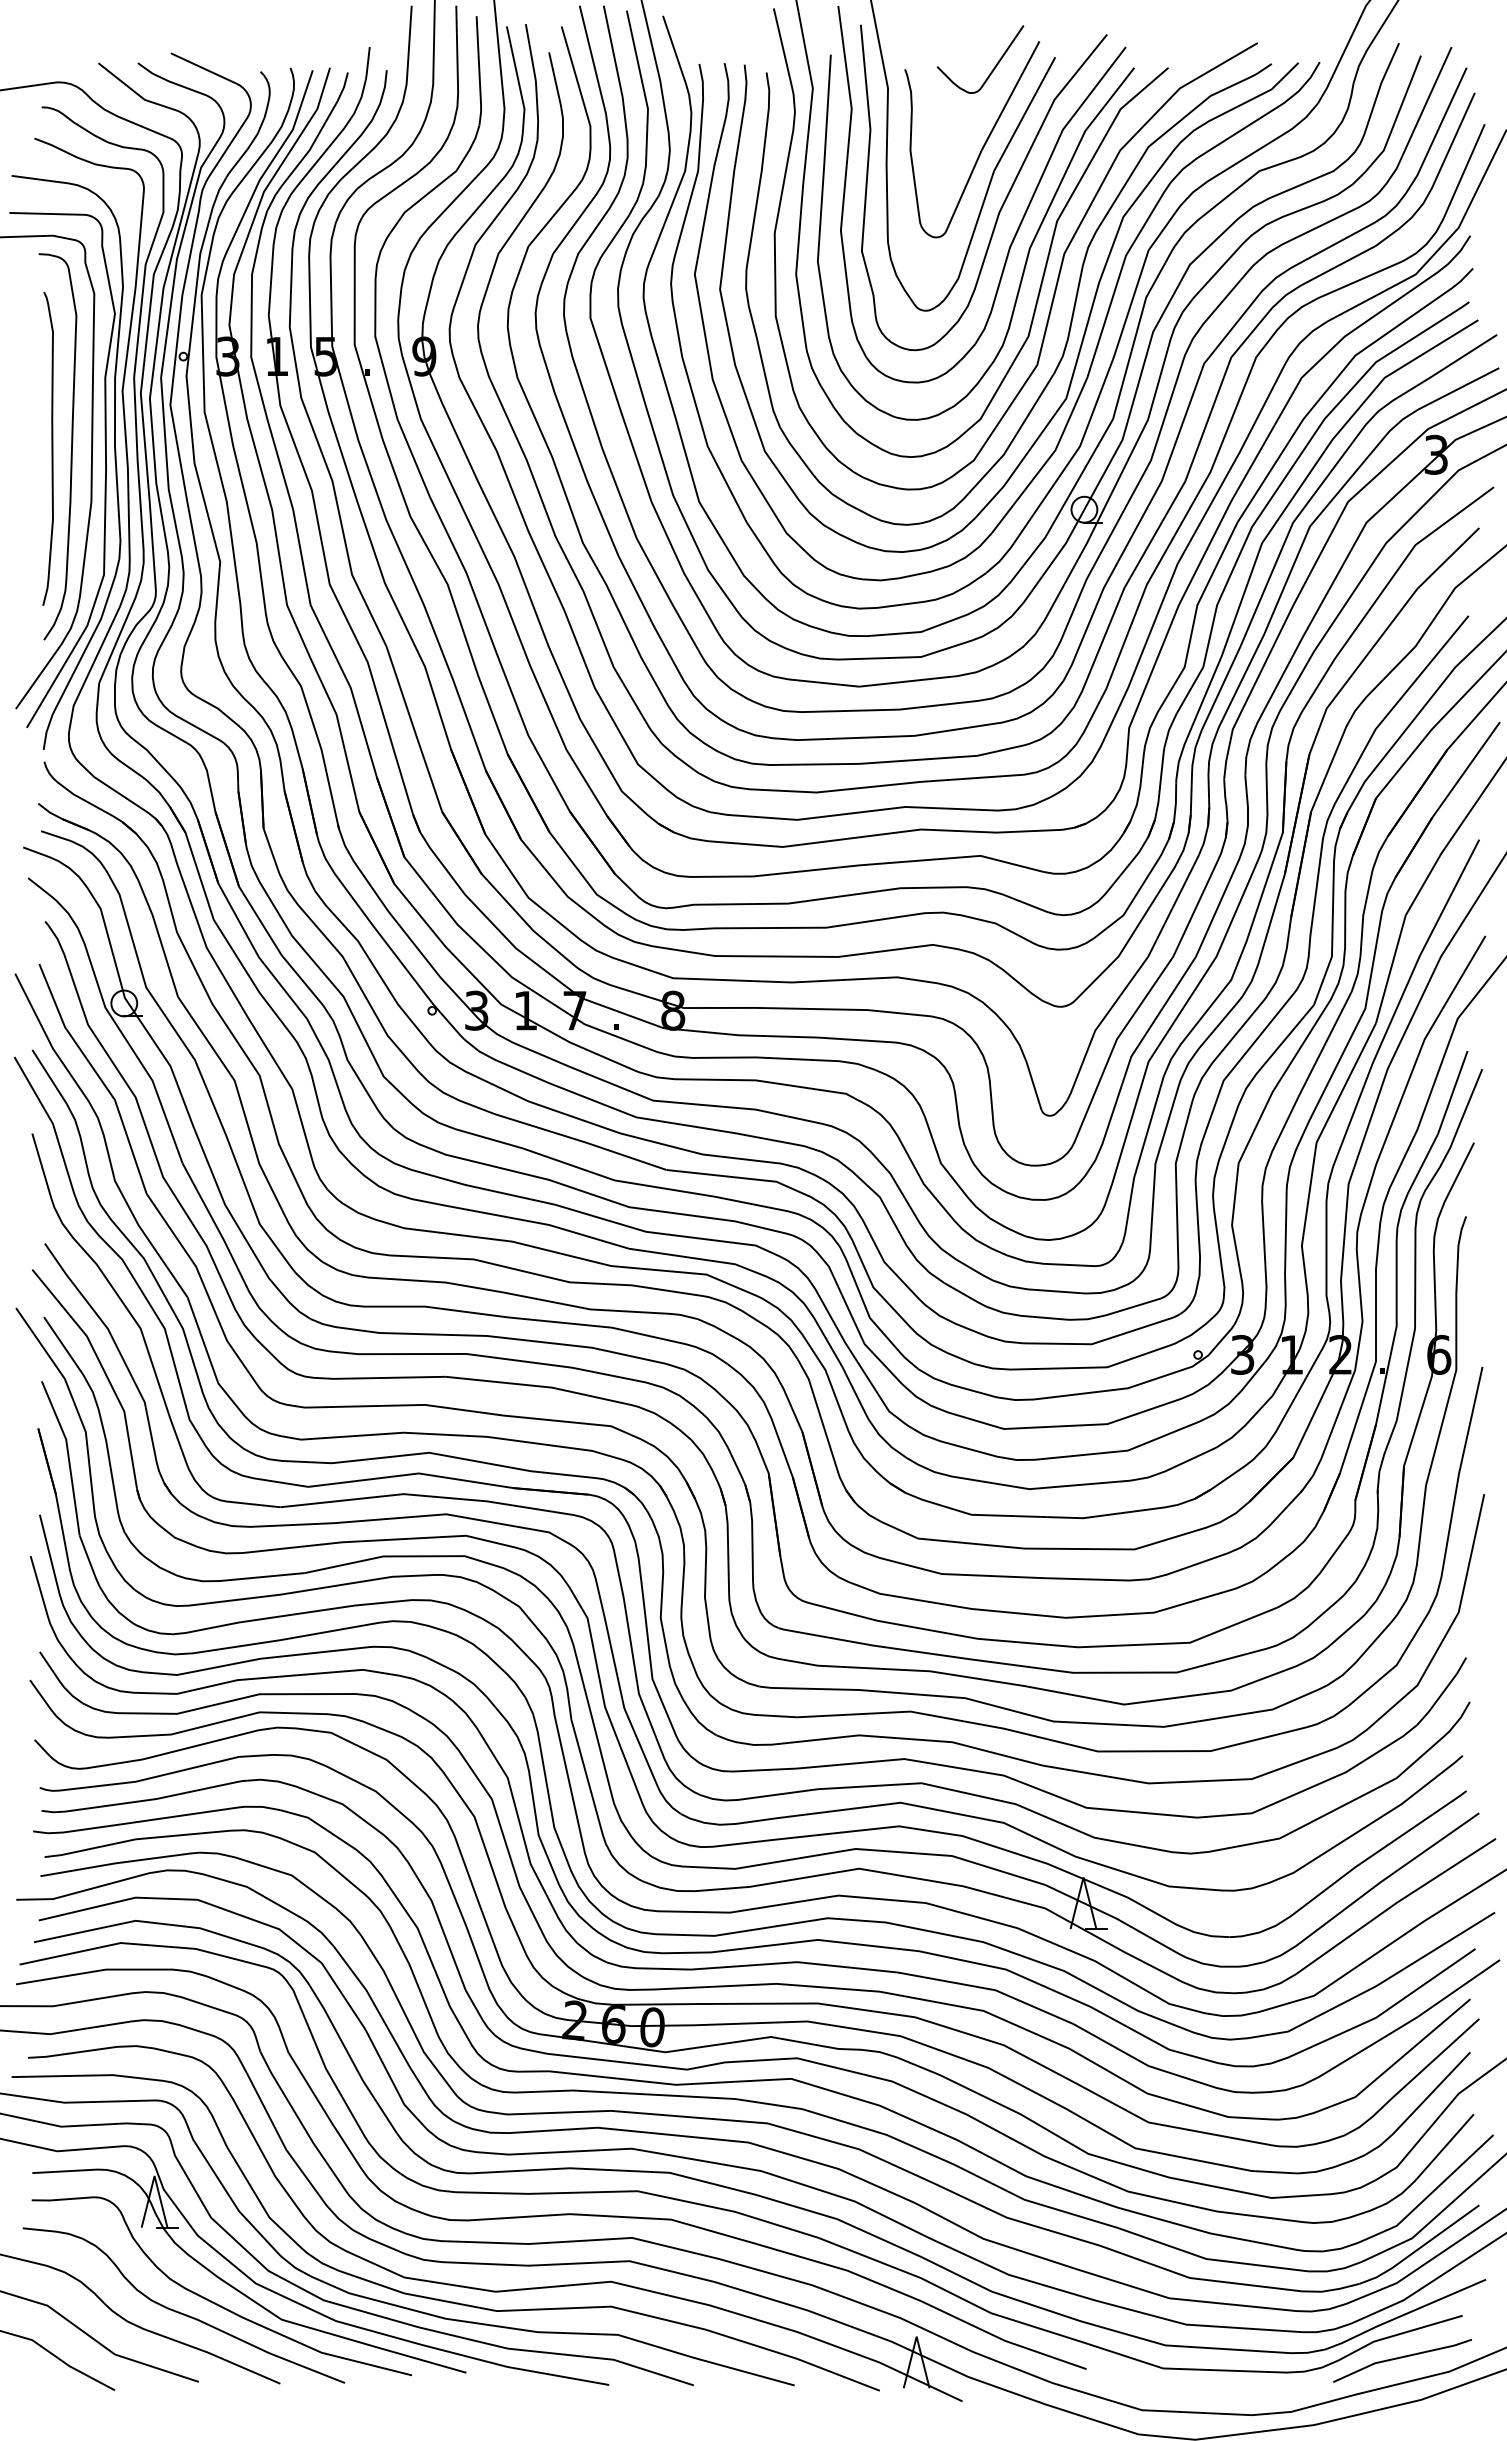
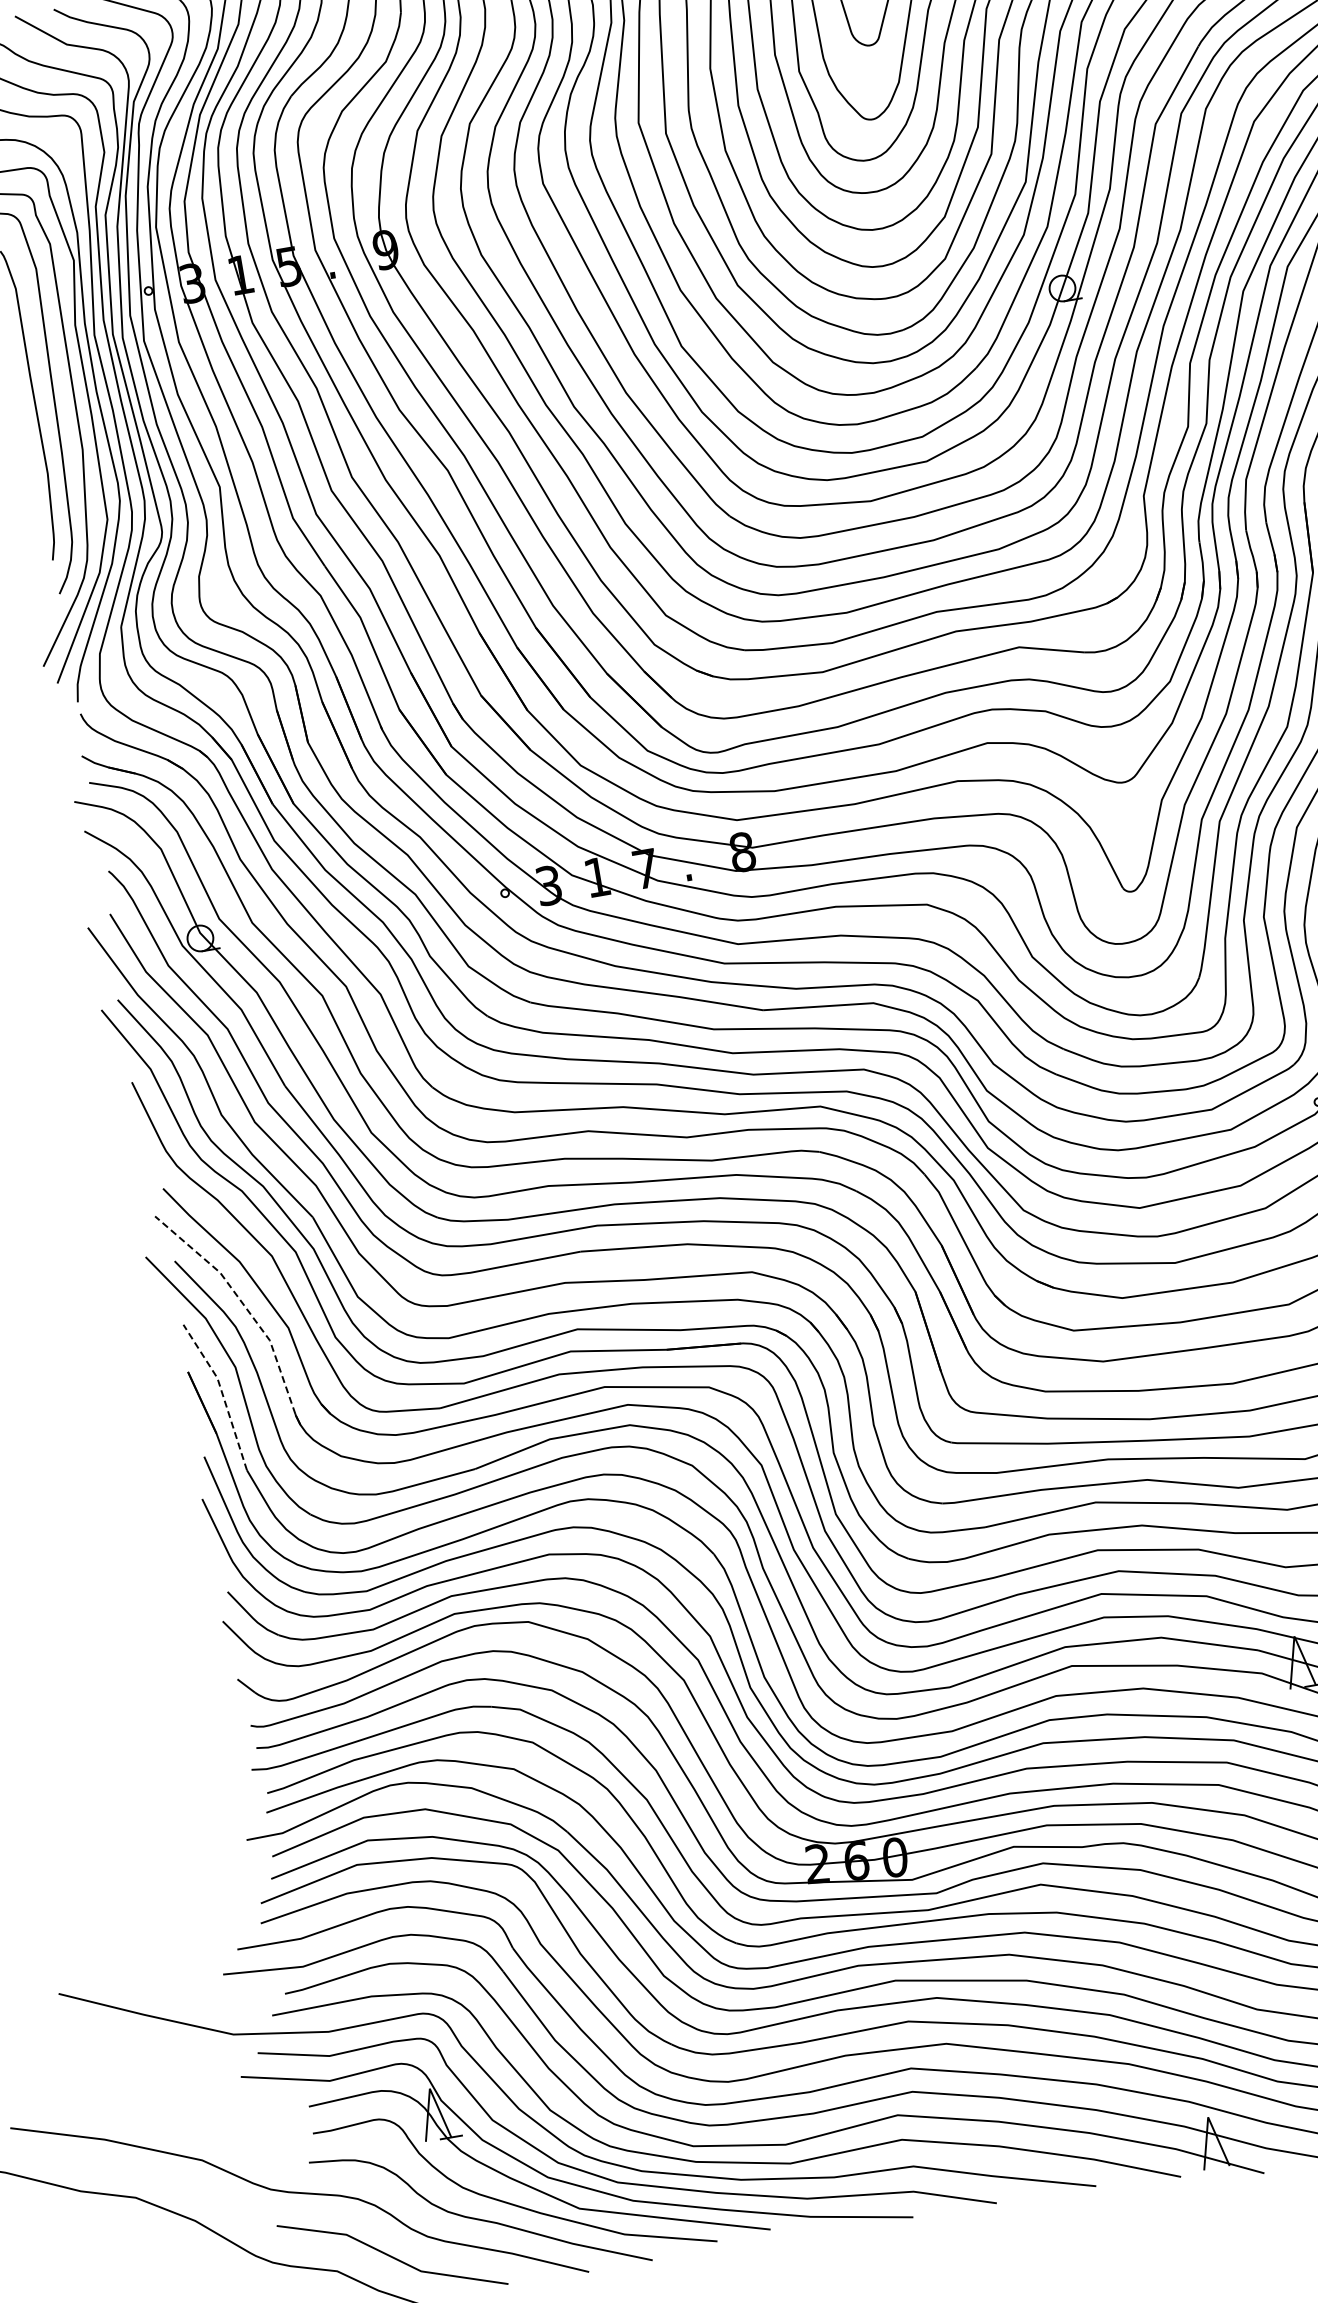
line: (103, 1369) -> (242, 1302), solid -> dashed
line: (68, 1455) -> (222, 1393), solid -> dashed

